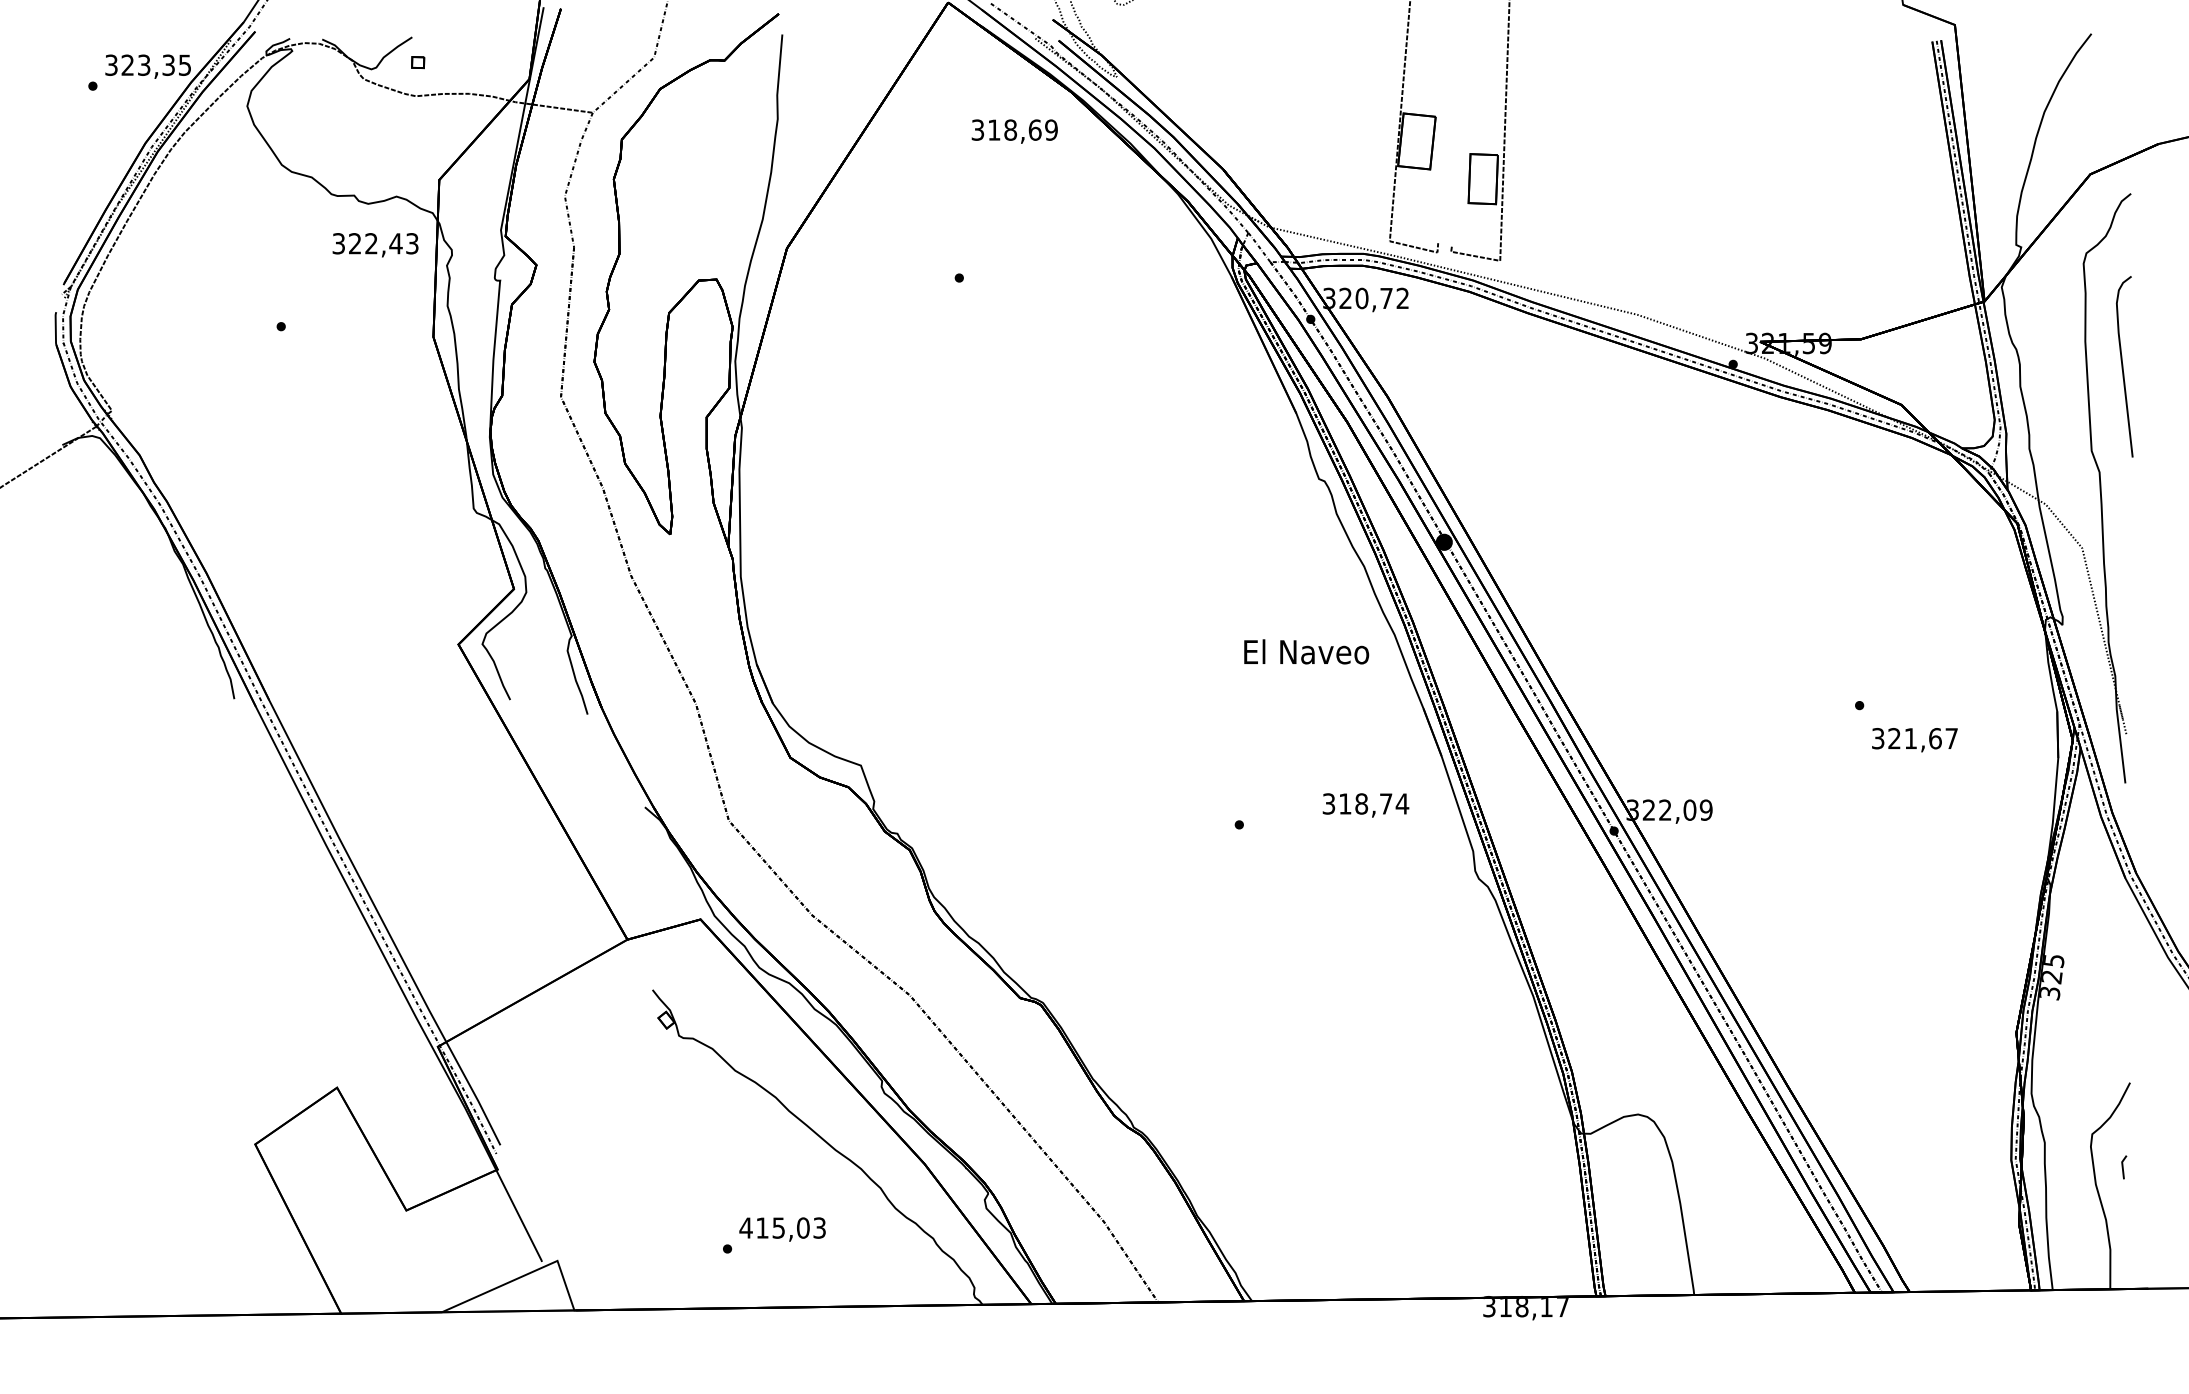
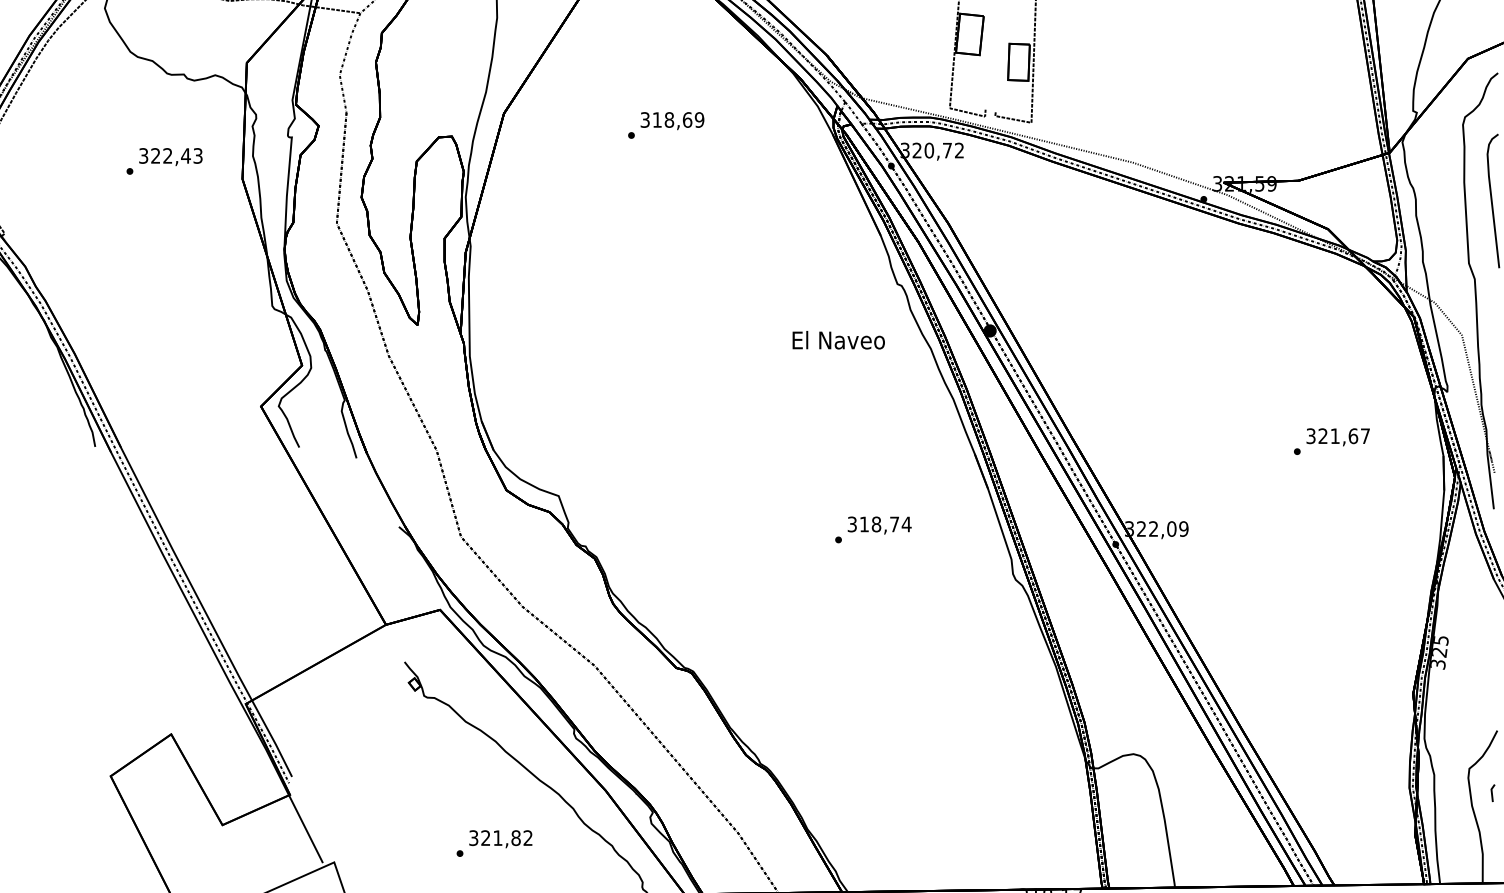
text: (1014, 131) -> (672, 121), moved
text: (375, 245) -> (170, 157), moved
text: (1306, 651) -> (838, 339), moved
text: (1914, 740) -> (1337, 437), moved
text: (1365, 805) -> (879, 525), moved
text: (782, 1227) -> (500, 837), 415,03 -> 321,82

